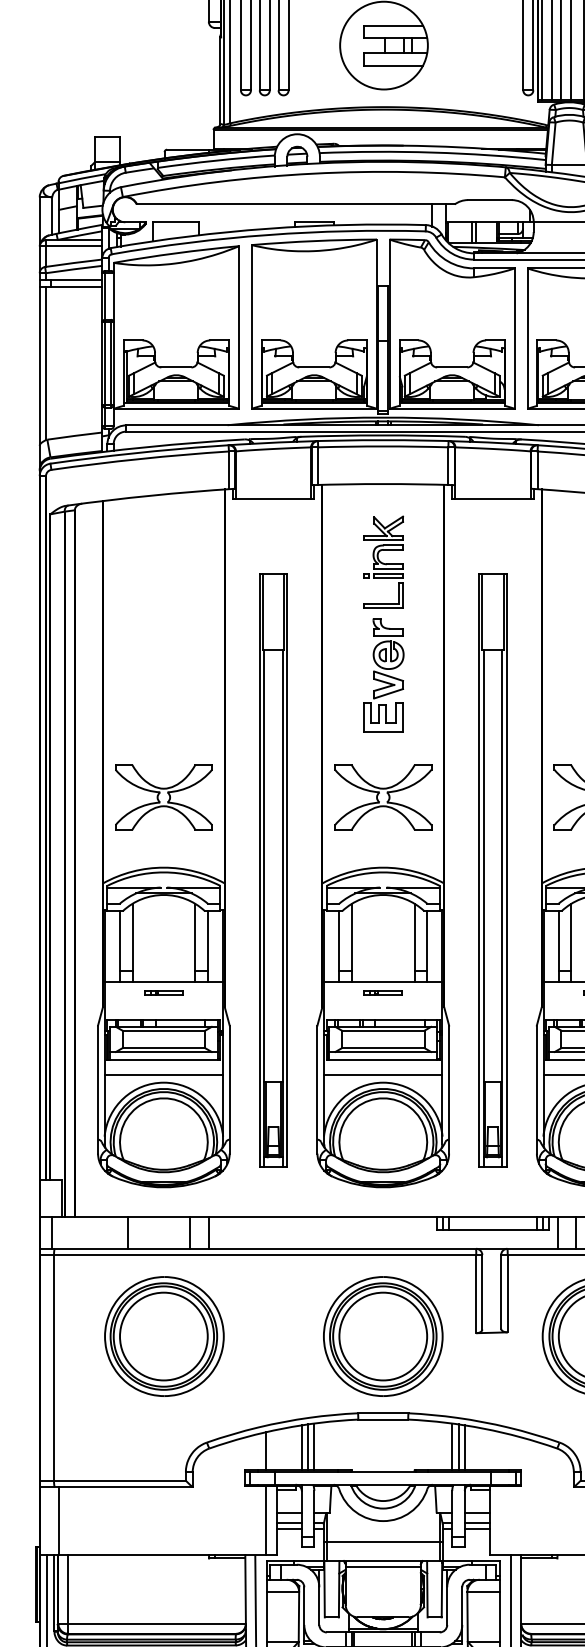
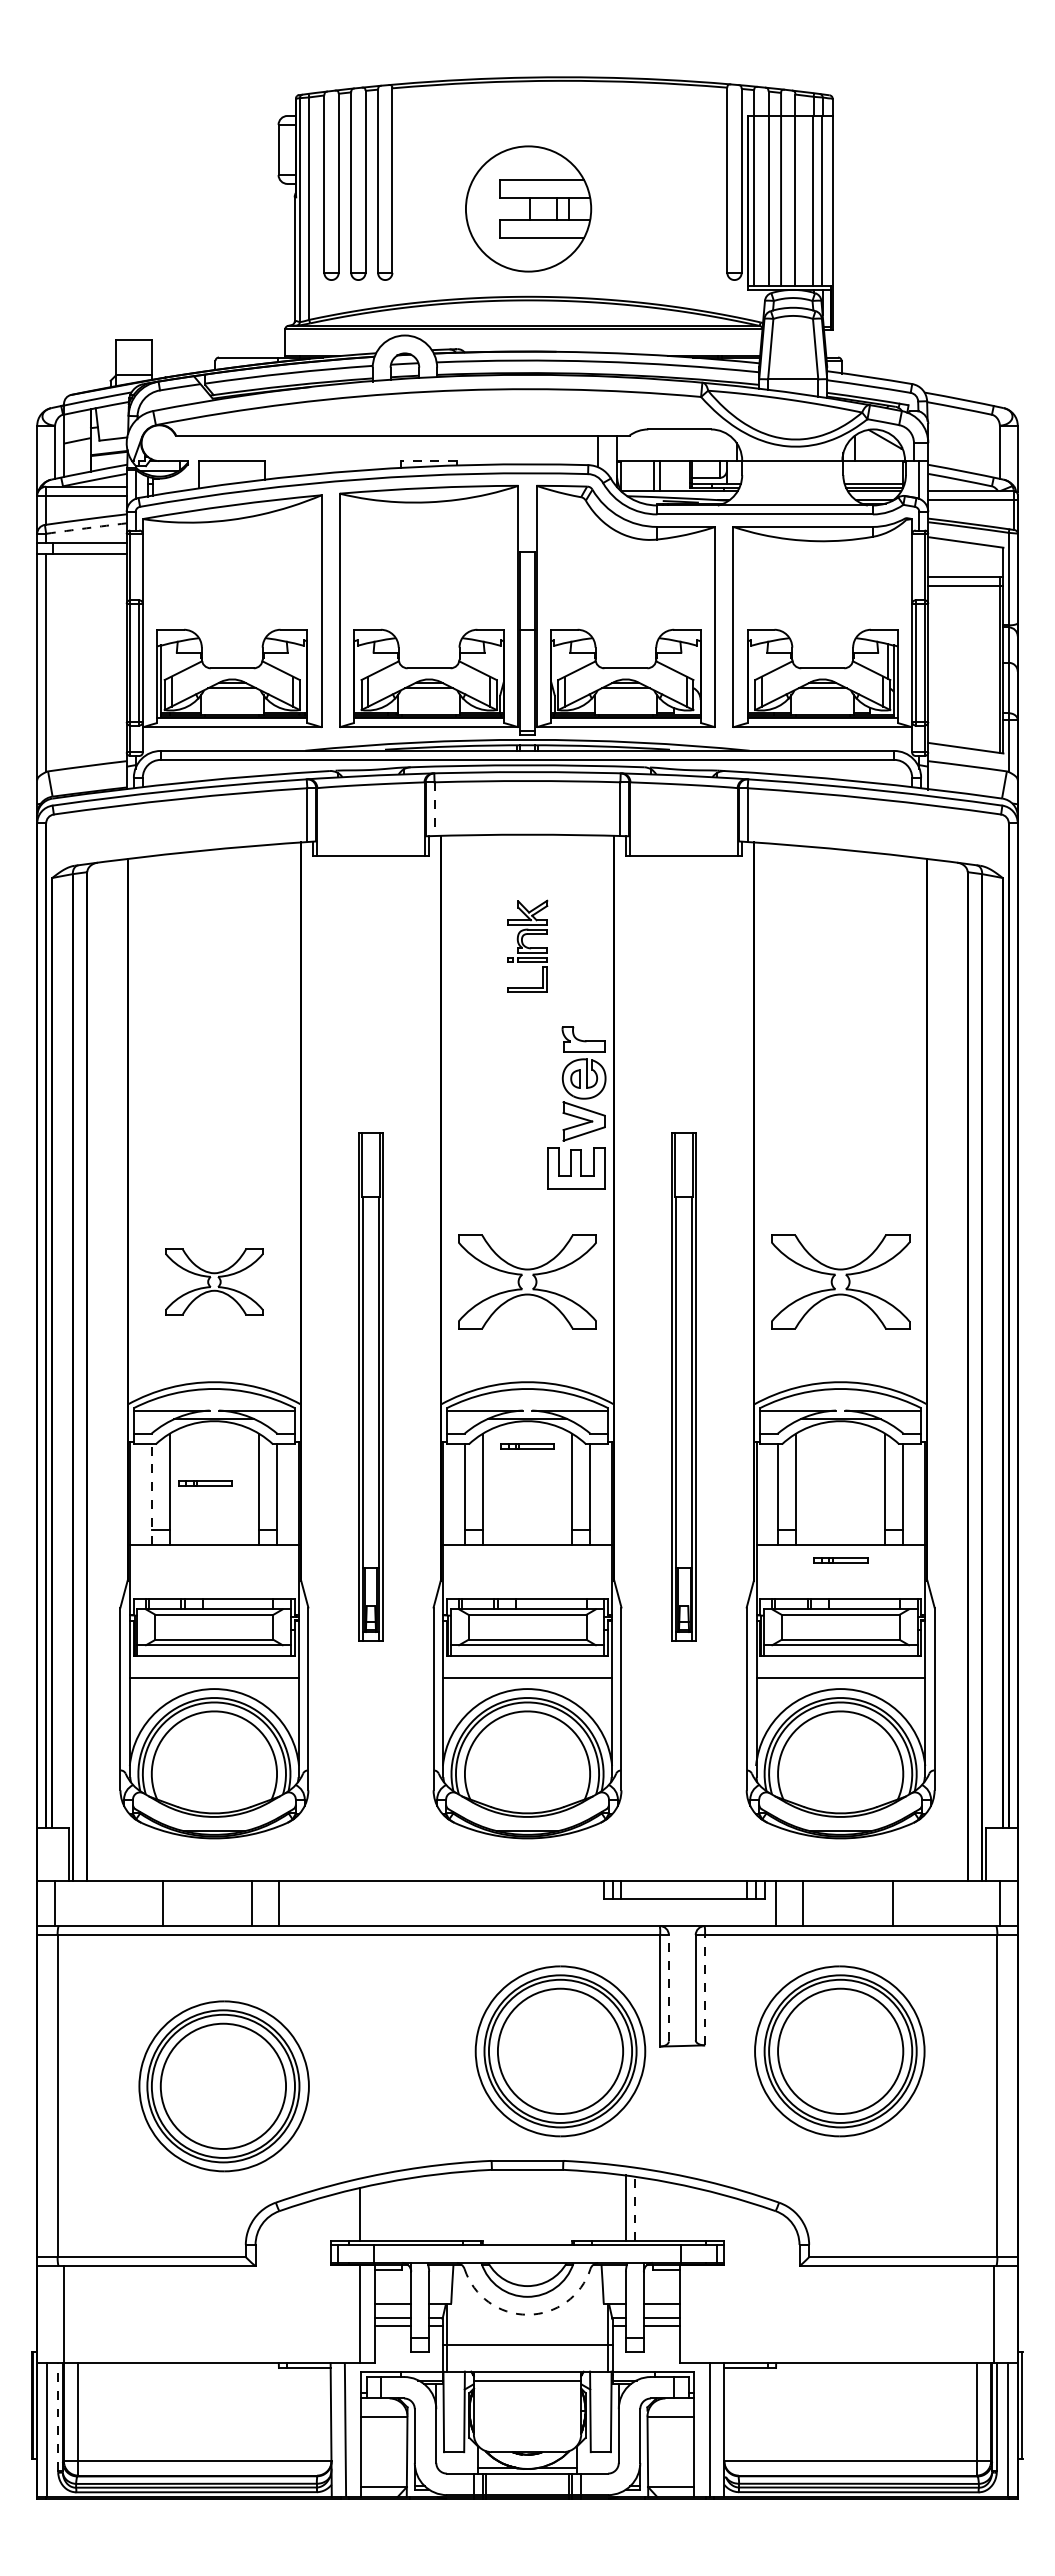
line: (313, 221) -> (428, 460), solid -> dashed
arc: (74, 269) -> (86, 528), solid -> dashed
line: (318, 466) -> (434, 809), solid -> dashed
part: (383, 562) -> (527, 946), size x0.7
part: (383, 675) -> (576, 1107), moved
part: (163, 797) -> (214, 1281), size x0.7
part: (273, 870) -> (370, 1386), size x0.6
part: (492, 870) -> (683, 1386), size x0.6
line: (119, 946) -> (151, 1494), solid -> dashed
part: (163, 992) -> (205, 1483), moved
part: (383, 992) -> (527, 1446), moved
line: (482, 1291) -> (668, 1987), solid -> dashed
line: (507, 1293) -> (705, 1989), solid -> dashed
part: (163, 1336) -> (223, 2086), moved
part: (383, 1336) -> (560, 2051), moved
line: (308, 1446) -> (420, 2208), removed
line: (314, 1446) -> (429, 2208), removed
line: (458, 1446) -> (634, 2208), solid -> dashed
line: (301, 1447) -> (411, 2209), removed
line: (465, 1447) -> (644, 2209), removed
arc: (383, 1520) -> (527, 2314), solid -> dashed
line: (54, 1592) -> (58, 2416), solid -> dashed

